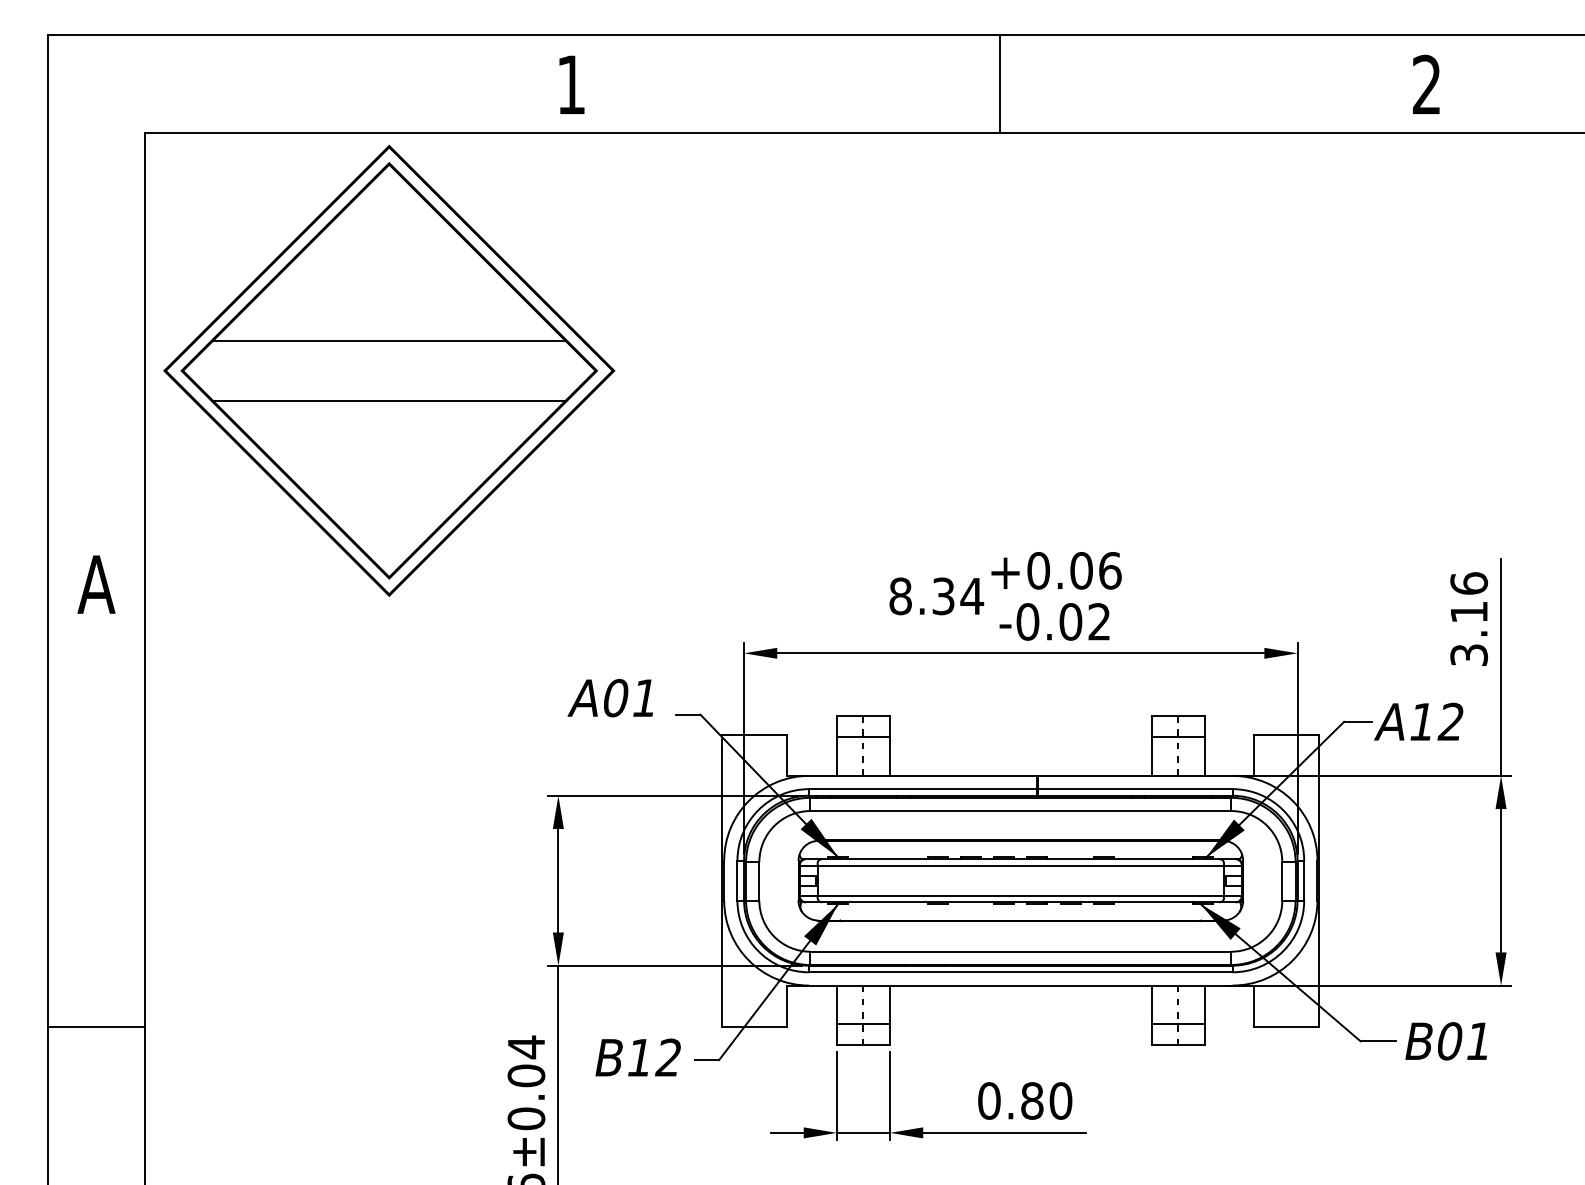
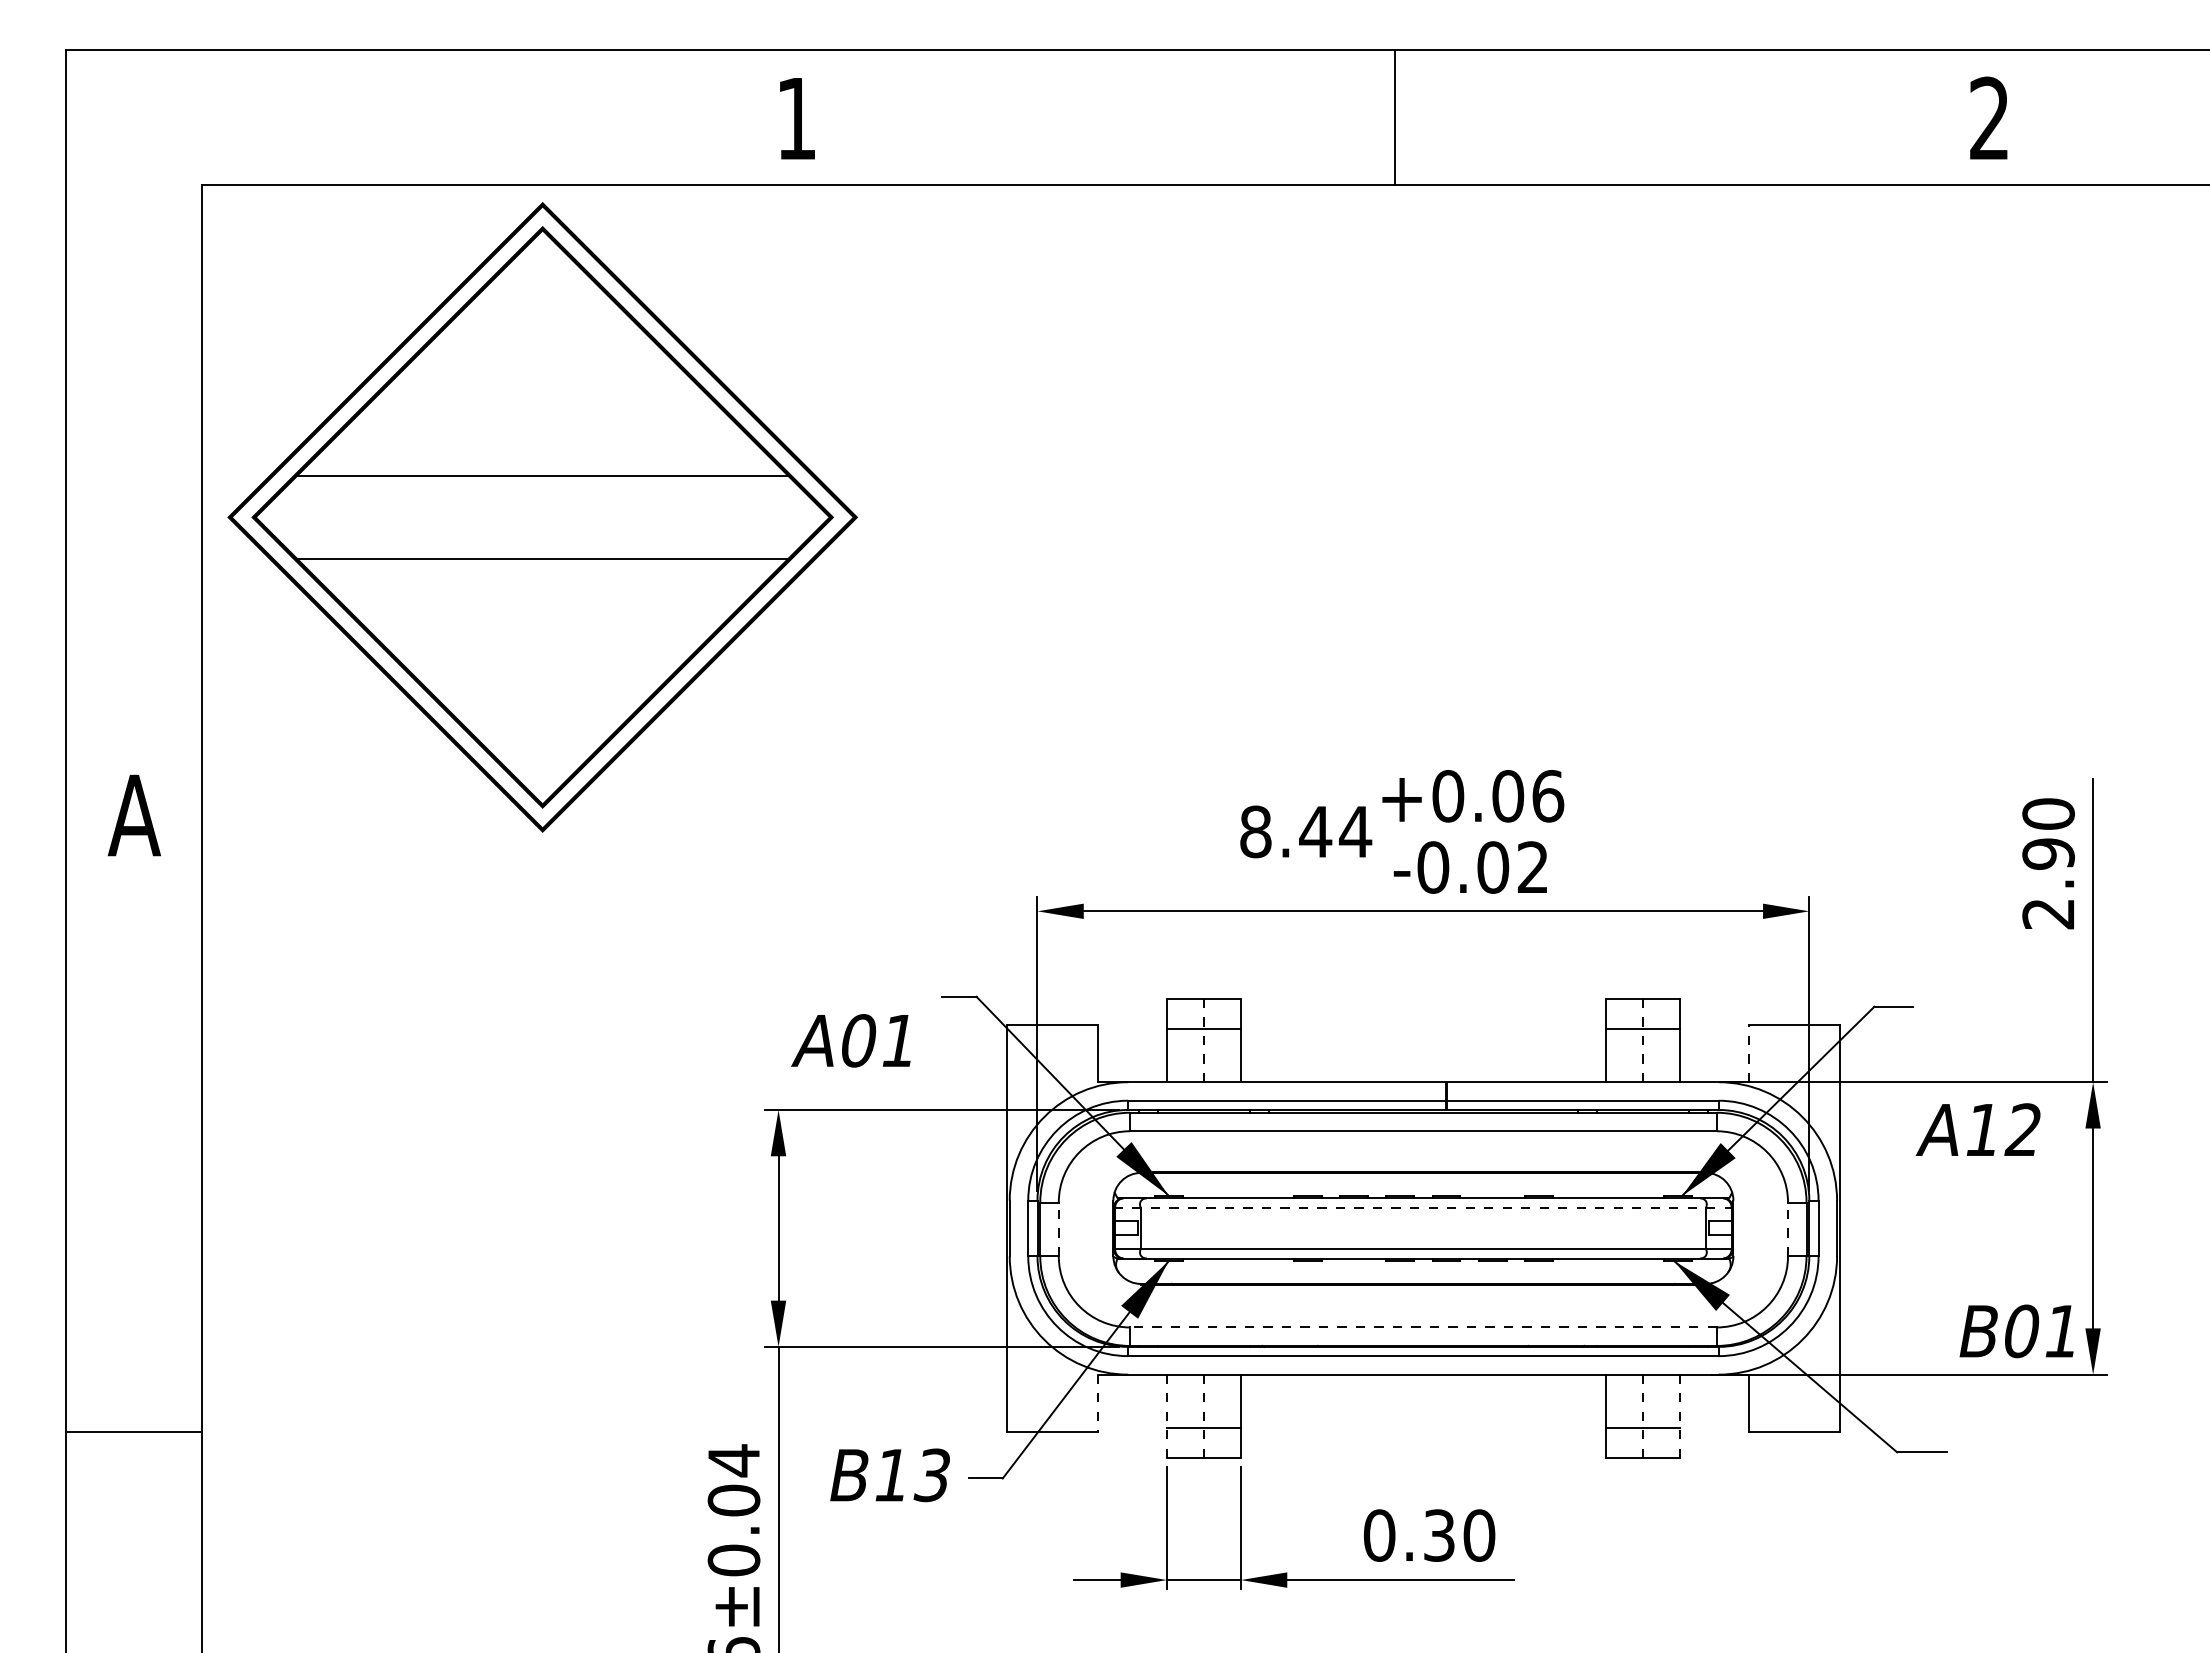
text: (943, 596) -> (1315, 831), 8.34 -> 8.44
text: (1469, 619) -> (2048, 863), 3.16 -> 2.90
text: (609, 697) -> (850, 1040), moved
text: (1418, 721) -> (1977, 1129), moved
line: (1254, 755) -> (1749, 1053), solid -> dashed
line: (1020, 865) -> (1423, 1207), solid -> dashed
line: (759, 881) -> (1058, 1229), solid -> dashed
line: (1282, 881) -> (1788, 1229), solid -> dashed
line: (1020, 951) -> (1422, 1327), solid -> dashed
line: (787, 1006) -> (1097, 1403), solid -> dashed
line: (836, 1015) -> (1166, 1416), solid -> dashed
line: (1204, 1015) -> (1679, 1416), solid -> dashed
text: (1446, 1041) -> (2016, 1331), moved
text: (668, 1057) -> (931, 1475), B12 -> B13
text: (1032, 1100) -> (1439, 1535), 0.80 -> 0.30

